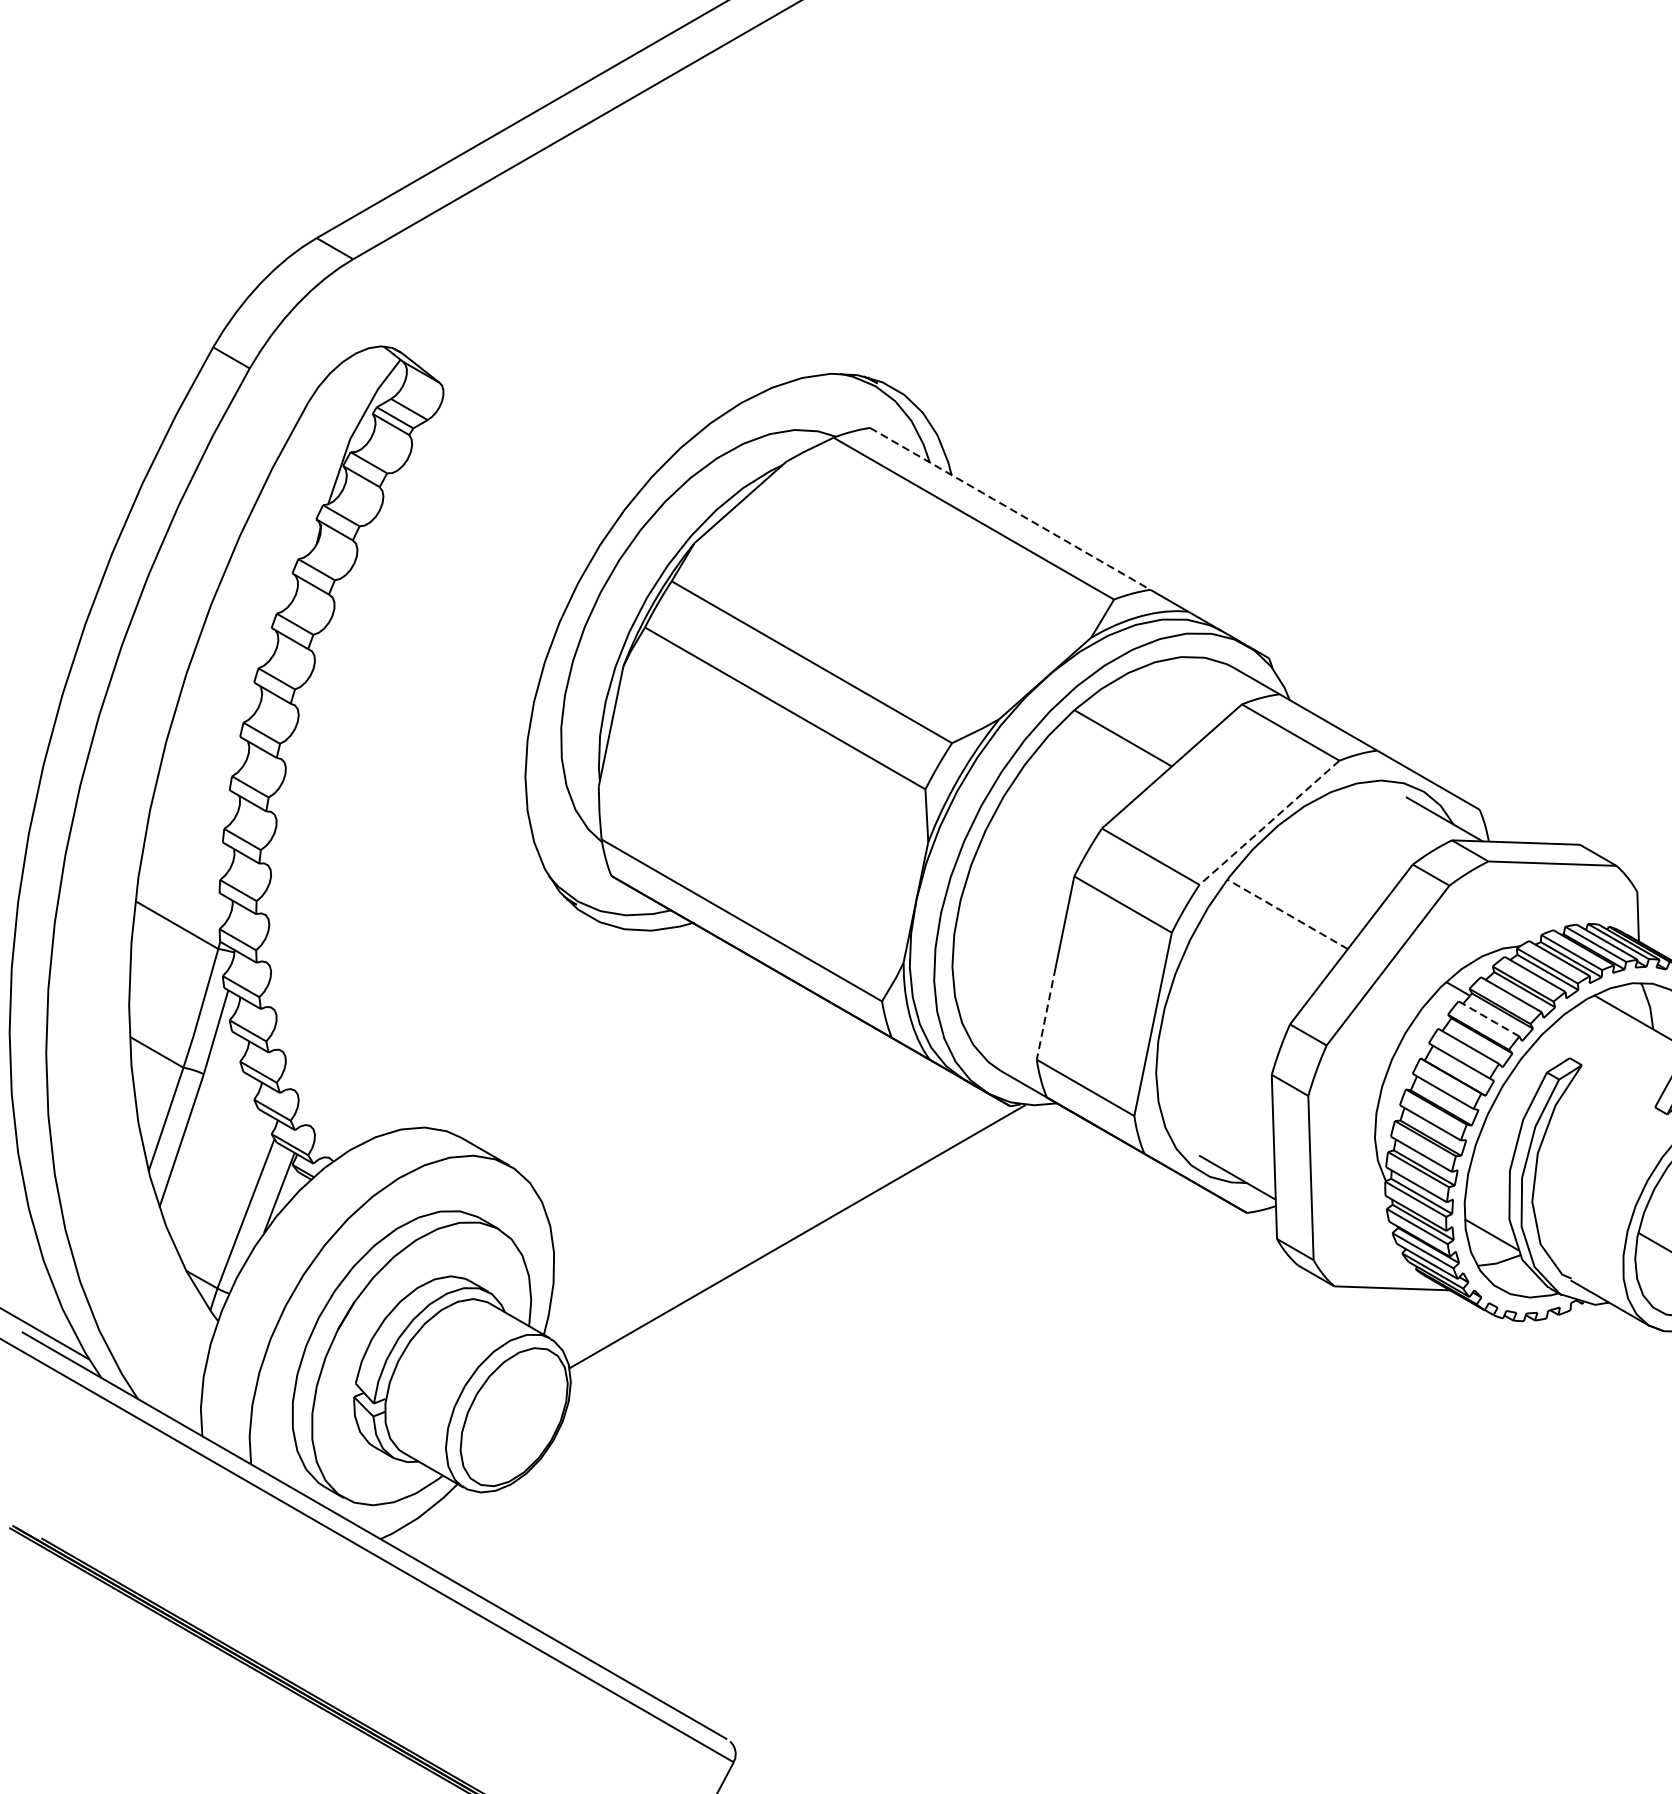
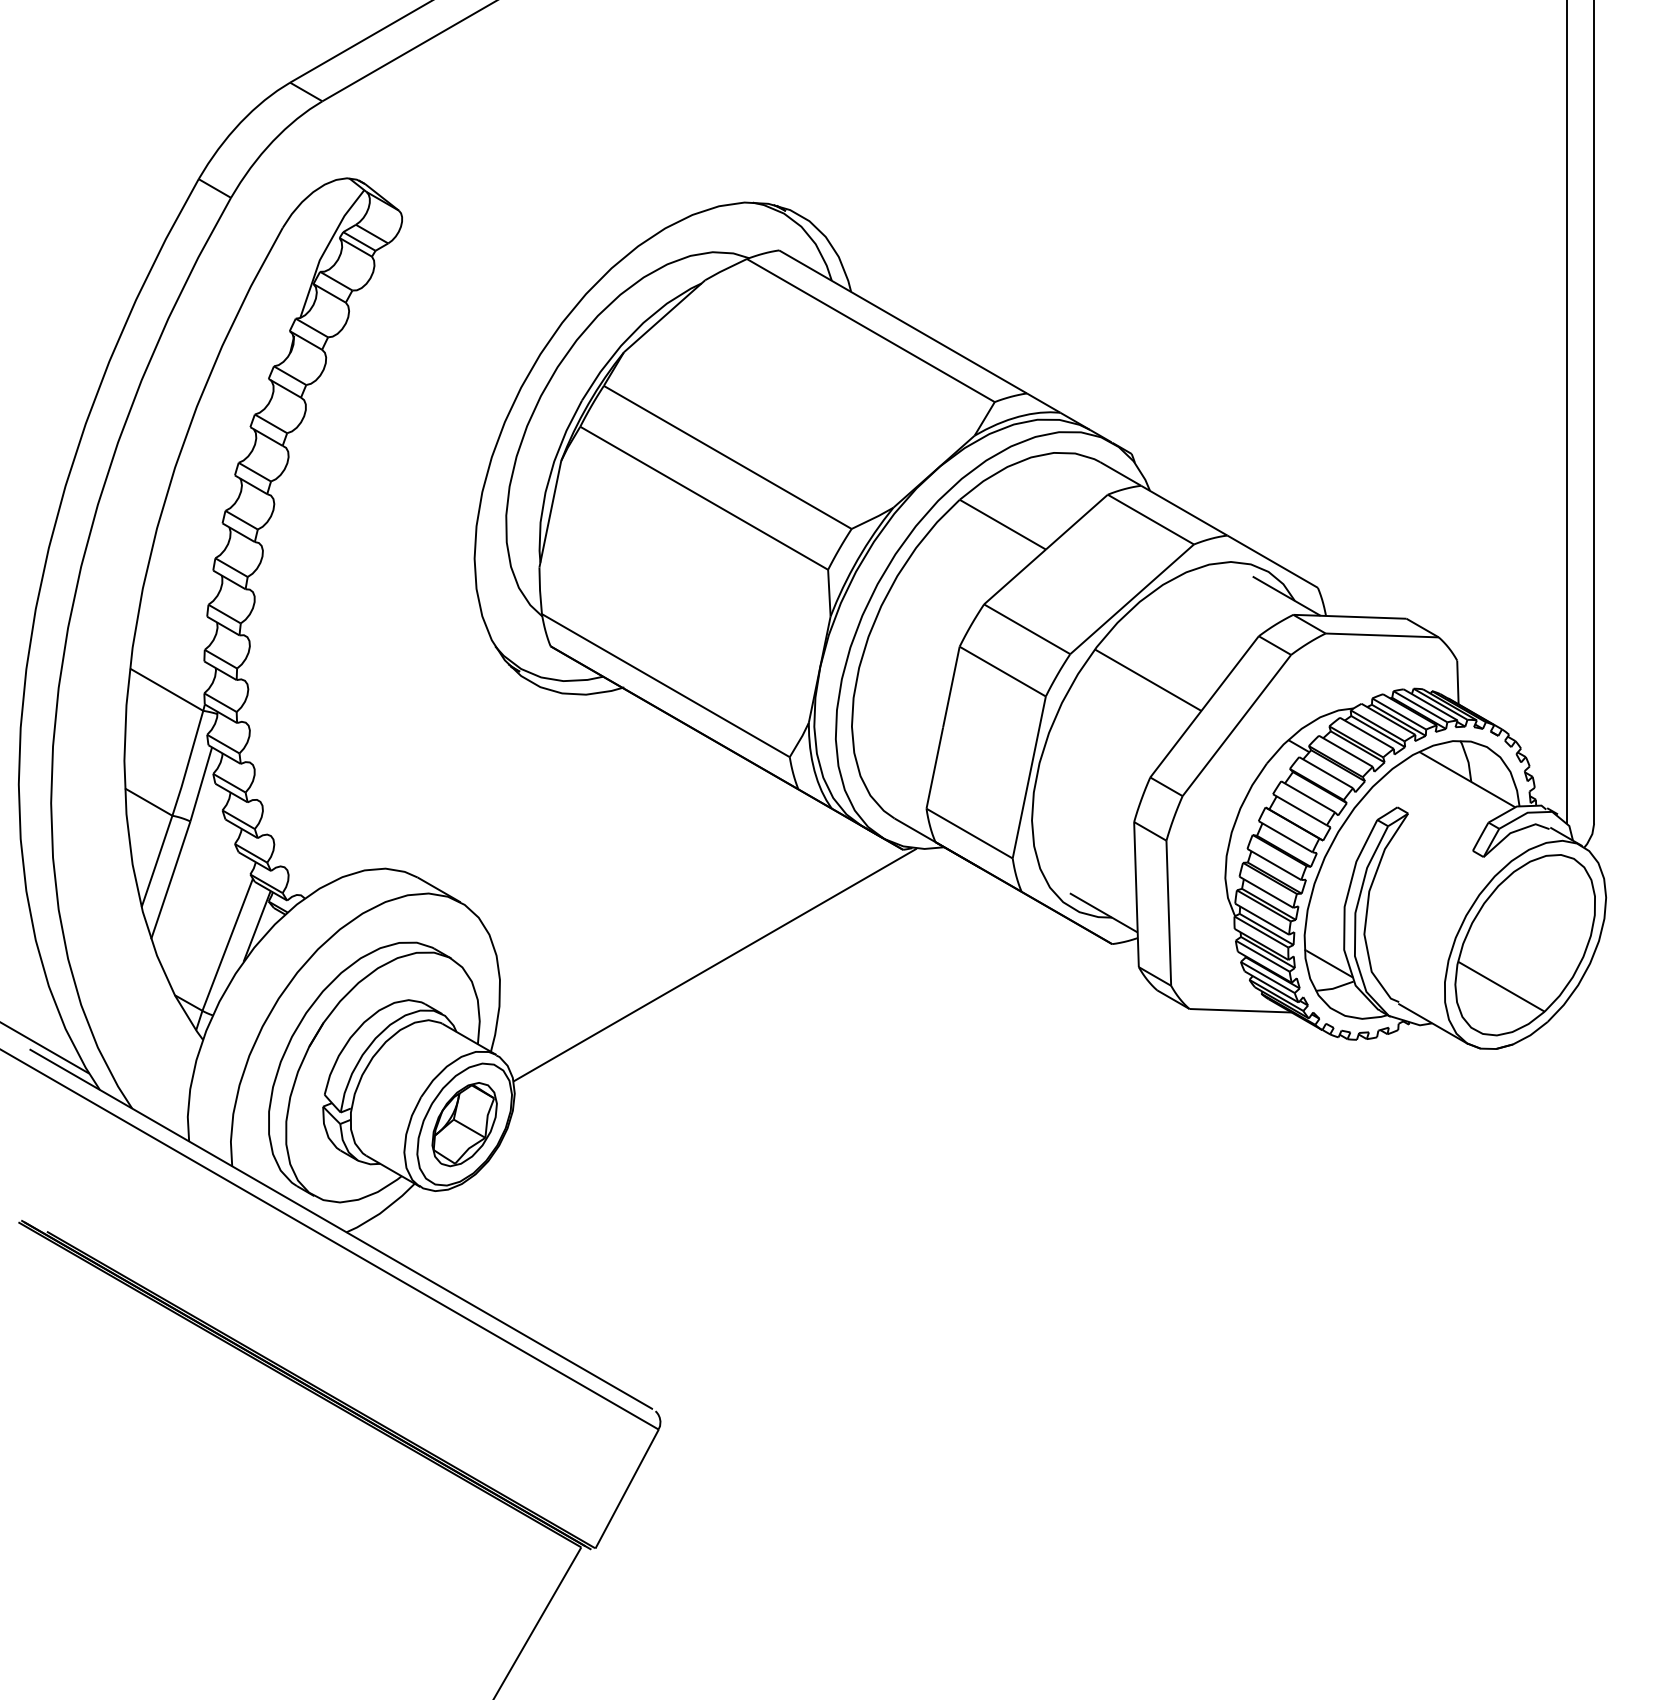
line: (1010, 509) -> (903, 322), dashed -> solid
line: (1269, 822) -> (1132, 599), dashed -> solid
line: (1286, 913) -> (1147, 679), dashed -> solid
line: (1045, 1014) -> (934, 768), dashed -> solid
line: (1488, 1018) -> (1325, 772), dashed -> solid
part: (513, 1417) -> (464, 1124), added

